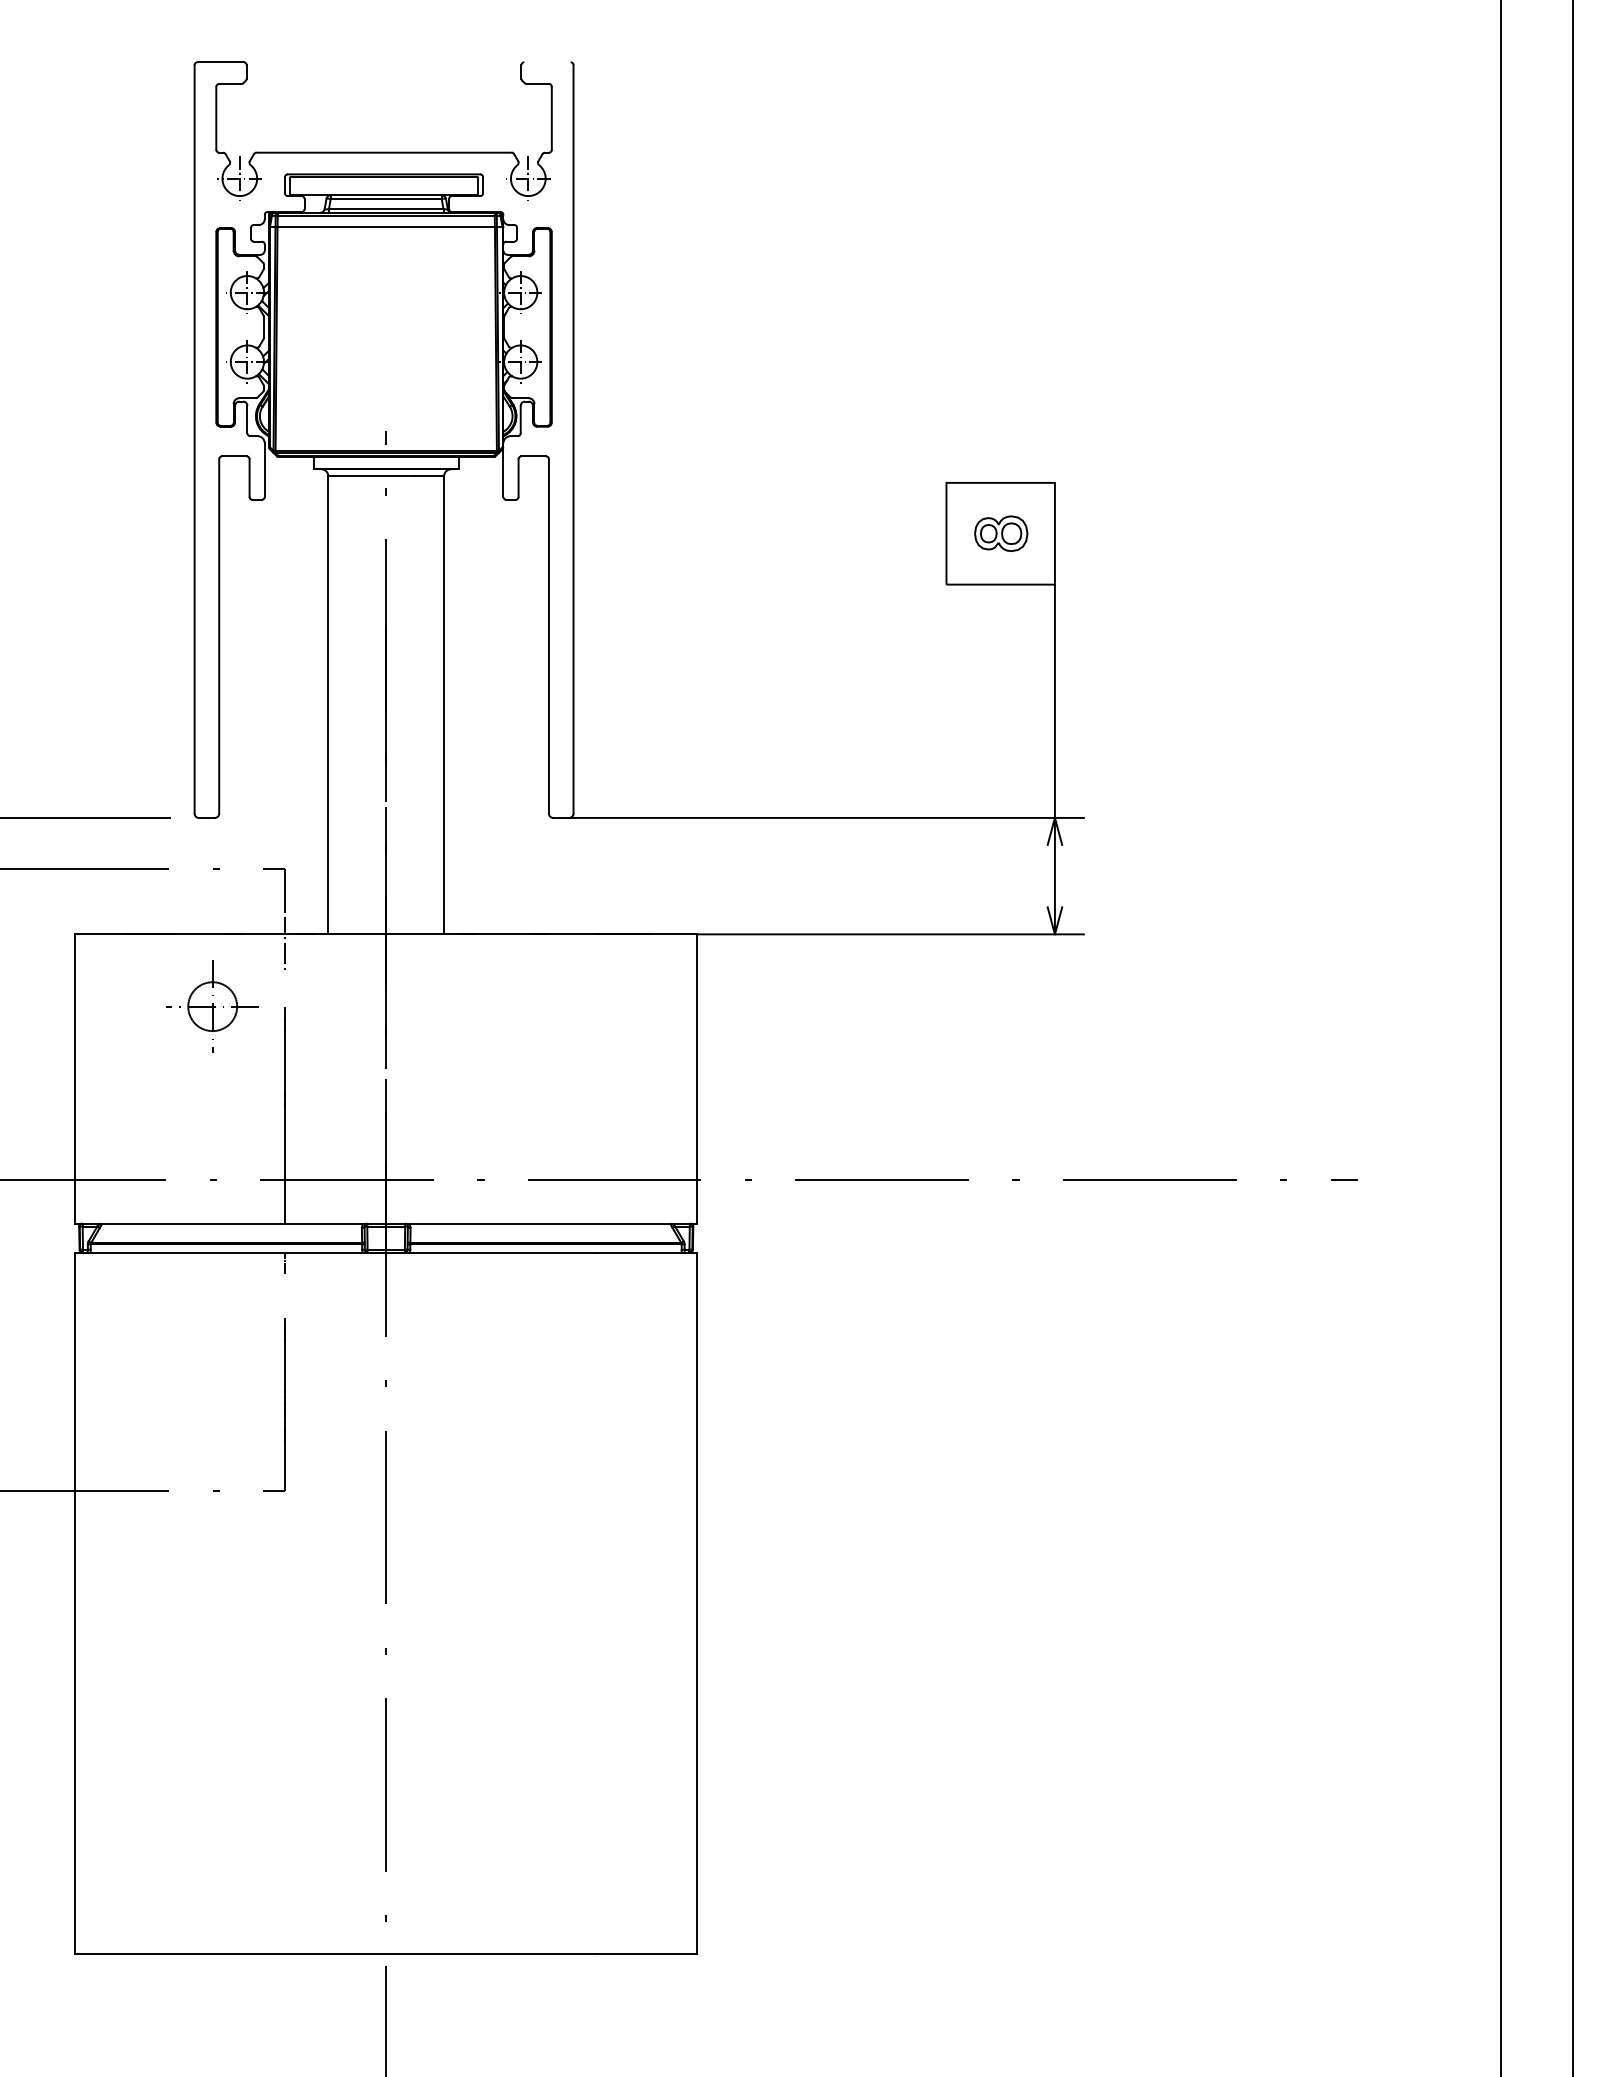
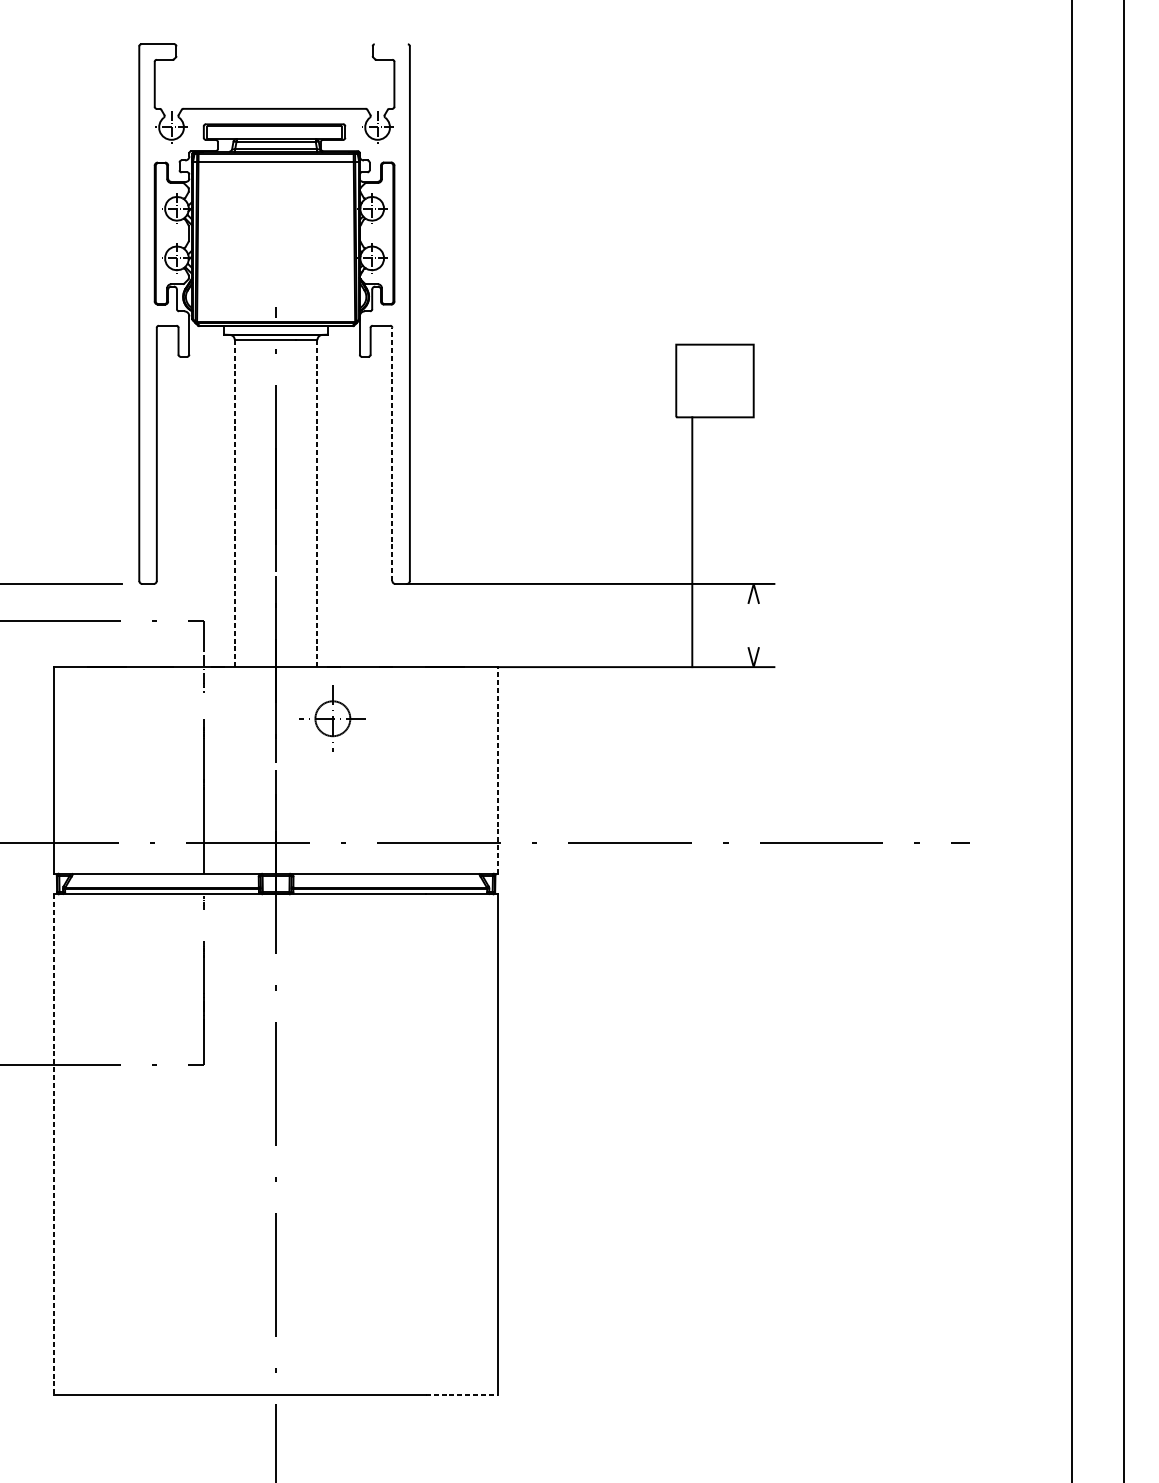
part: (1001, 533) -> (715, 380), removed
line: (548, 635) -> (392, 453), solid -> dashed
line: (328, 705) -> (234, 503), solid -> dashed
line: (444, 705) -> (317, 503), solid -> dashed
line: (1054, 759) -> (691, 542), moved
part: (212, 1006) -> (332, 718), moved
line: (697, 1078) -> (498, 770), solid -> dashed
line: (75, 1603) -> (54, 1145), solid -> dashed
line: (646, 1953) -> (462, 1394), solid -> dashed

